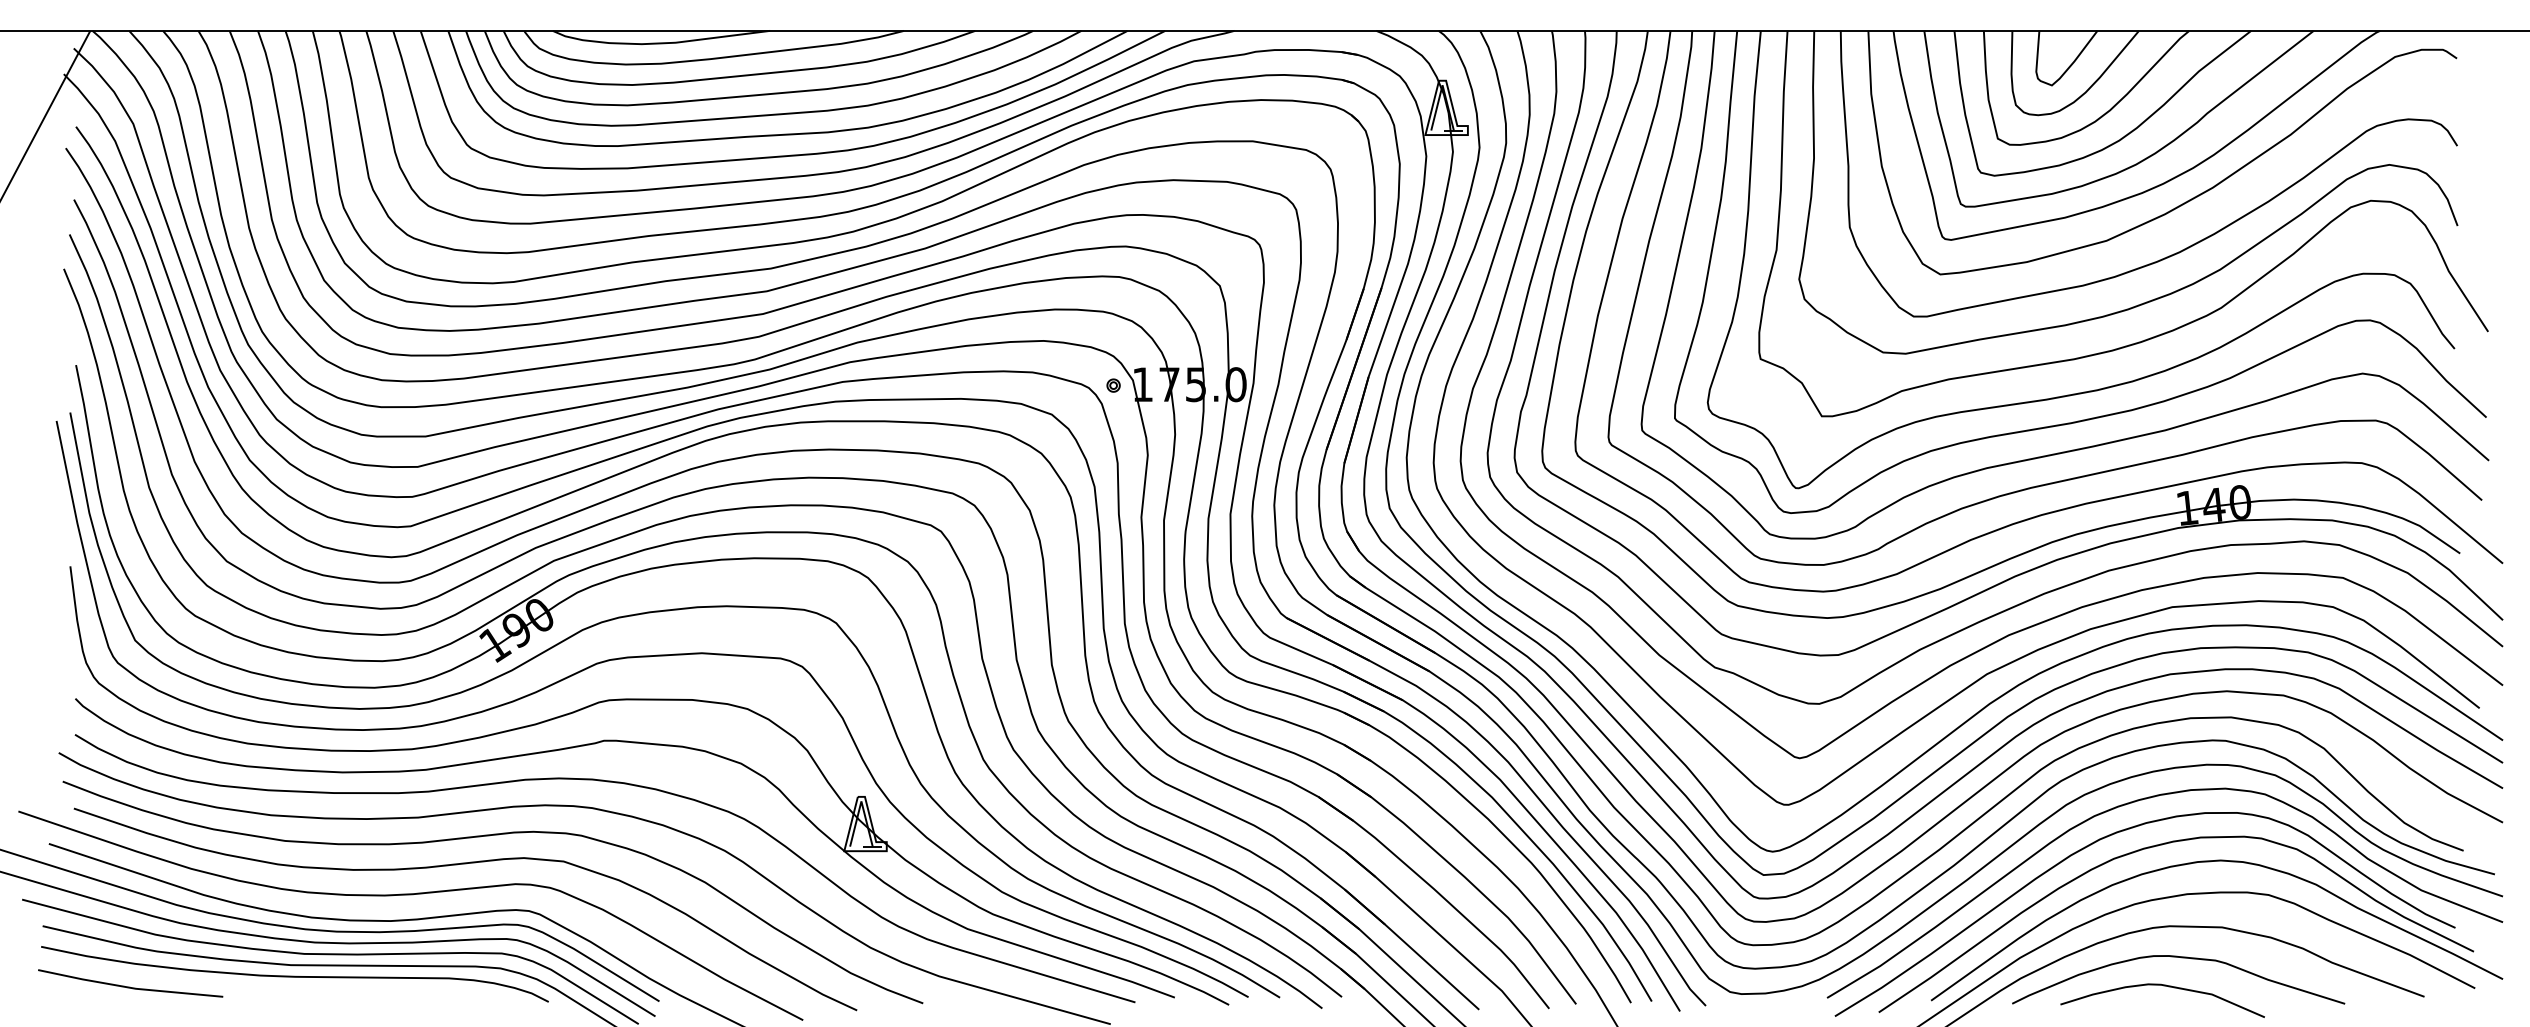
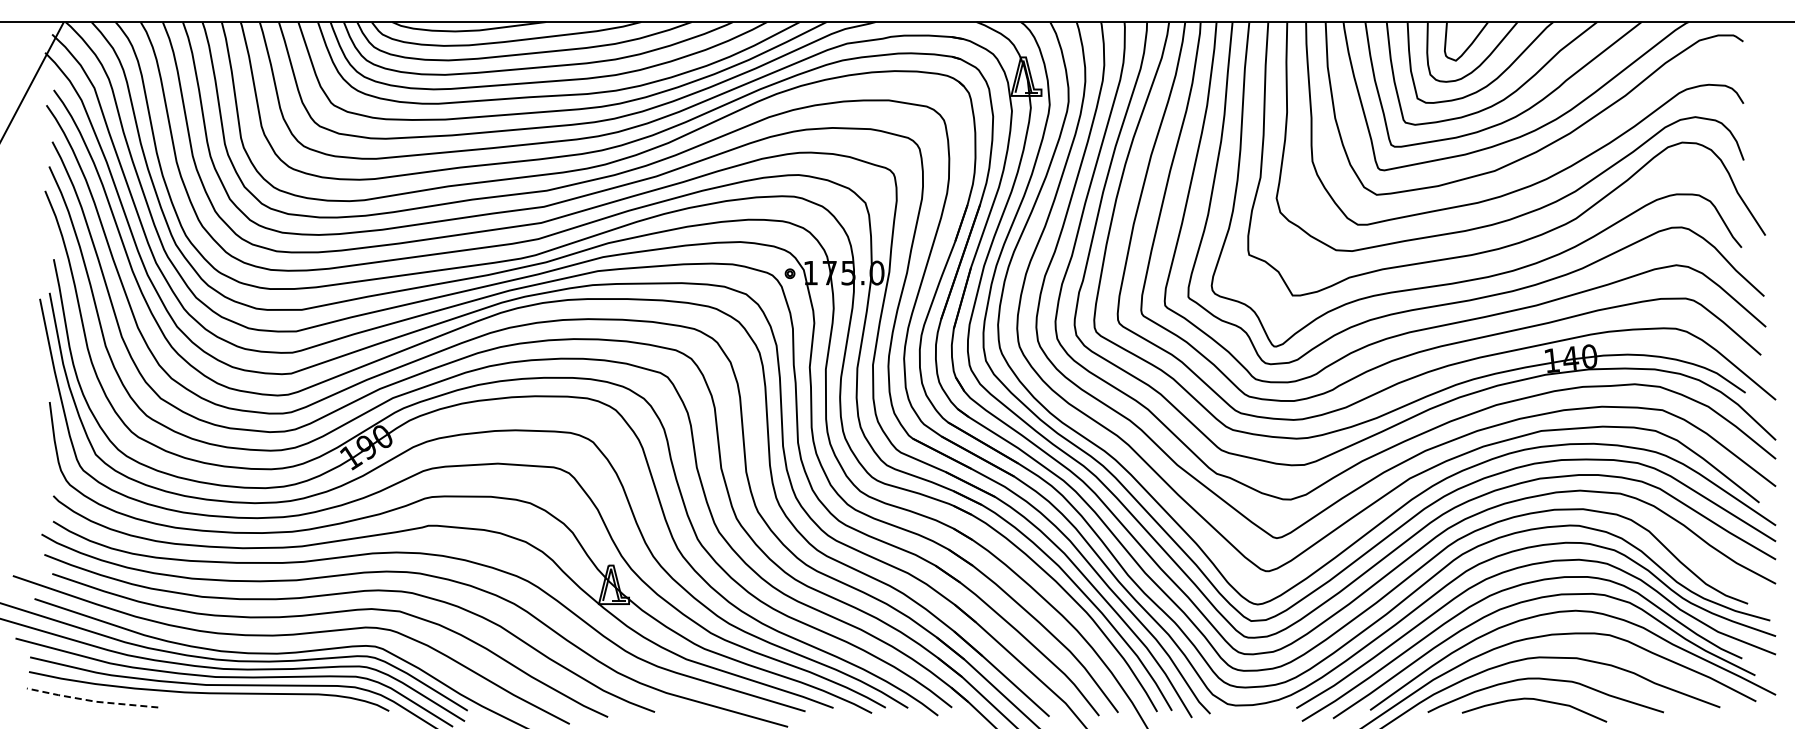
line: (129, 986) -> (91, 700), solid -> dashed

